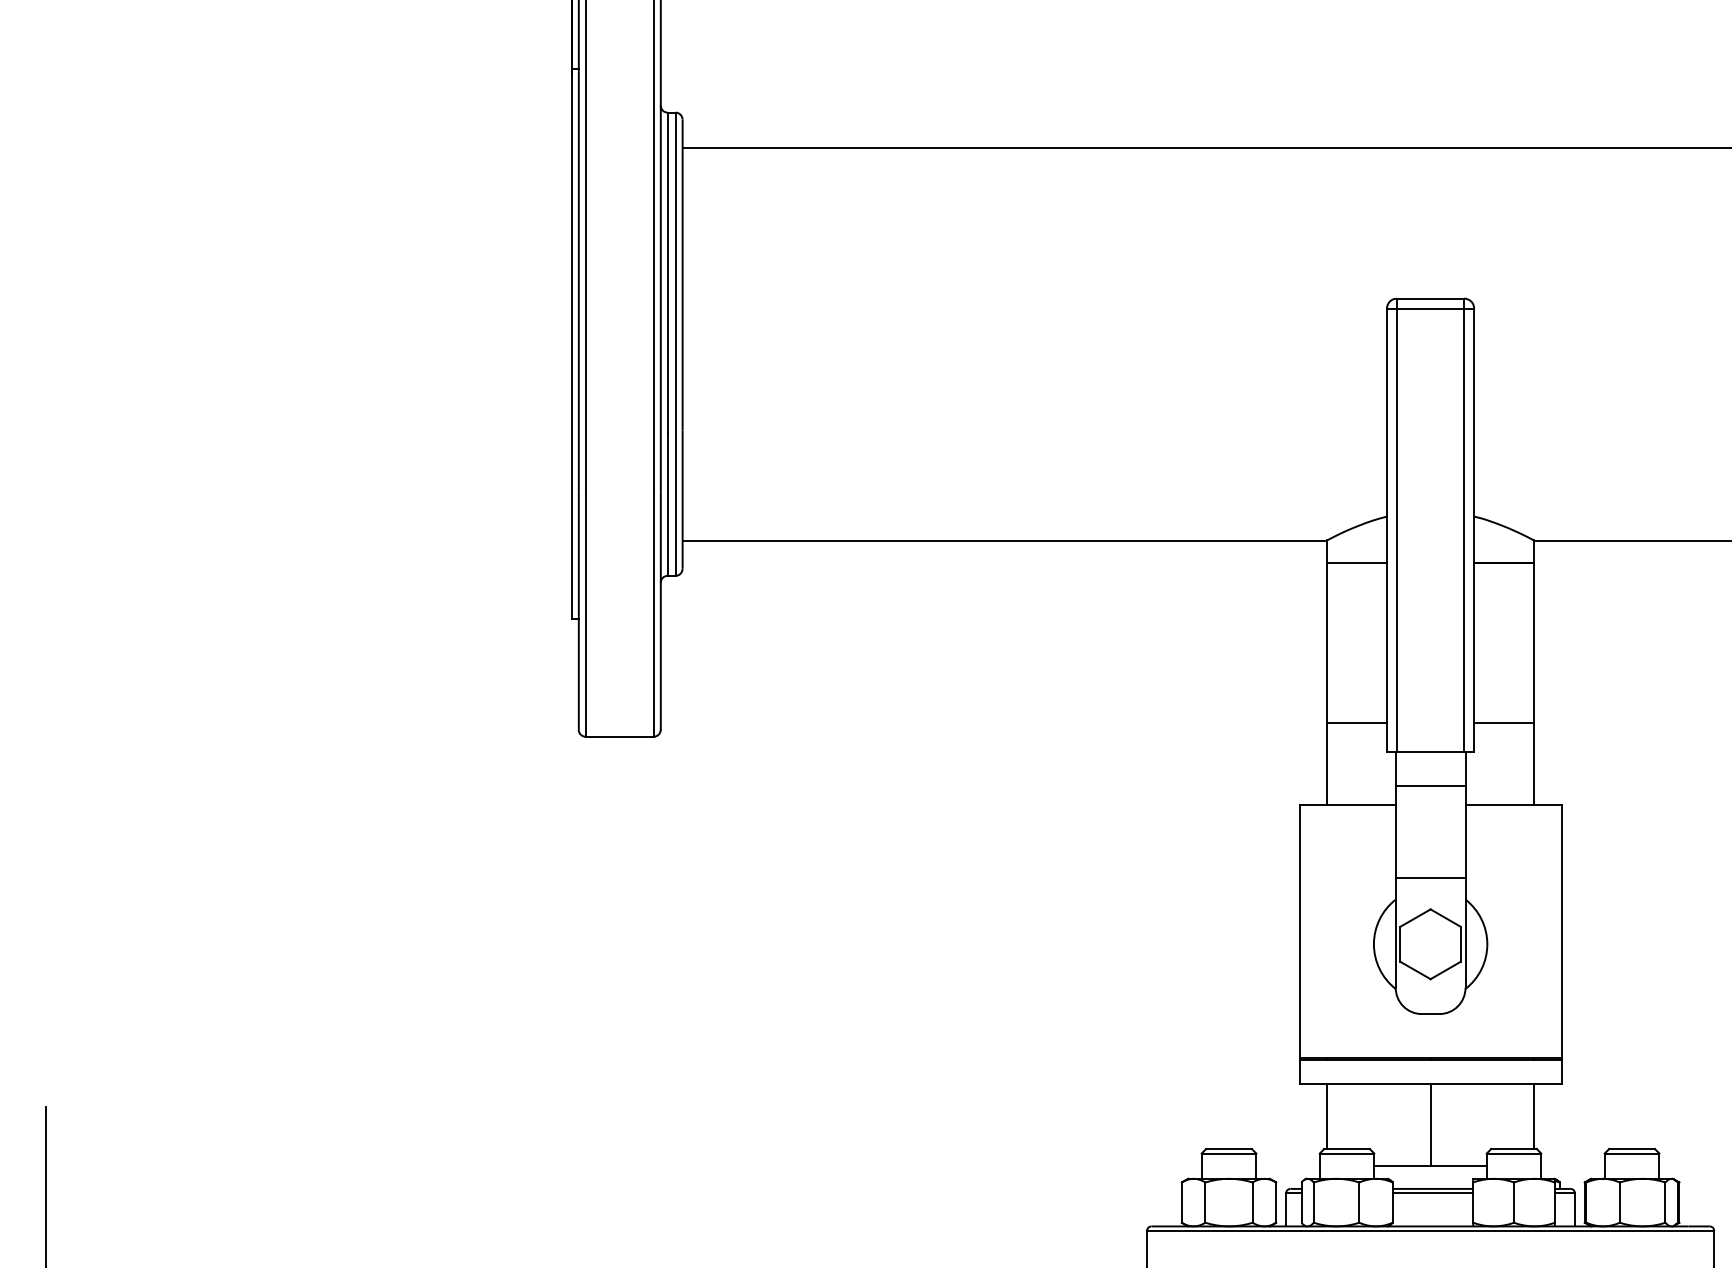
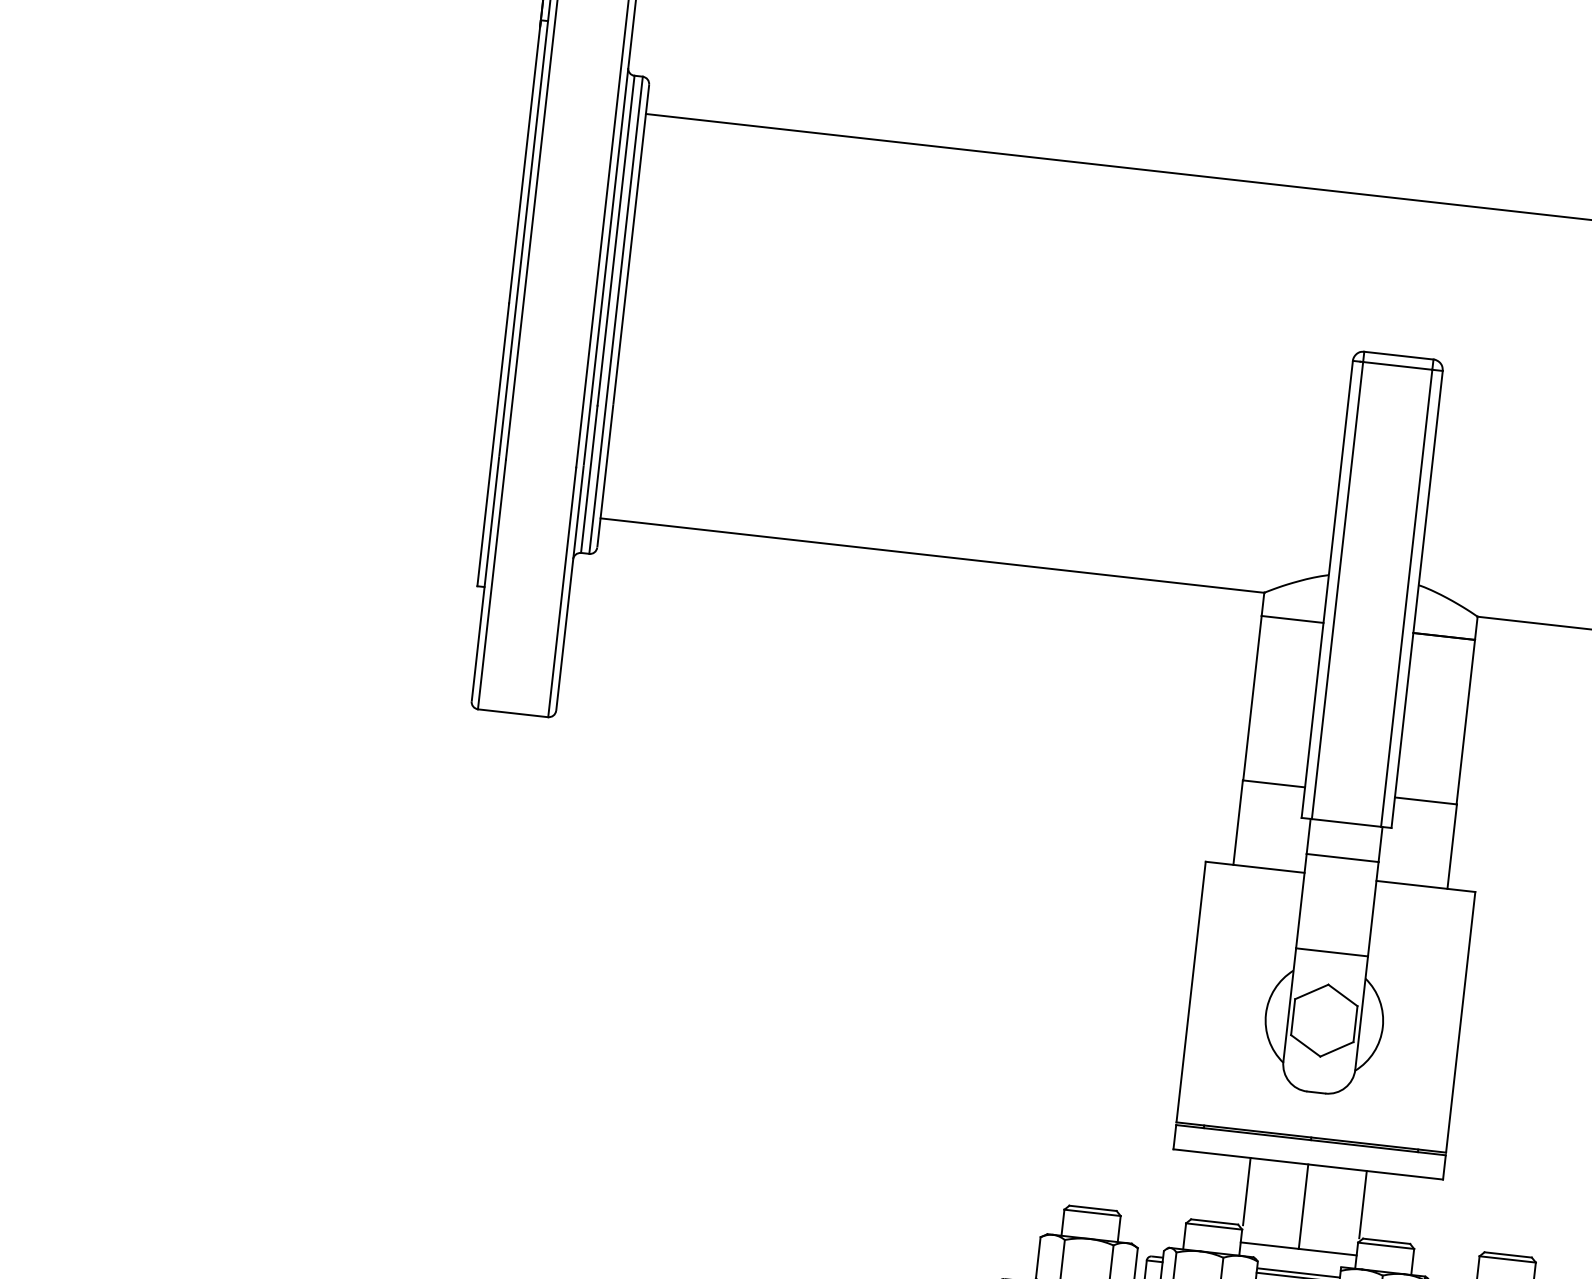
line: (1326, 1116) -> (1246, 1191), moved
line: (1534, 1116) -> (1363, 1204), moved

